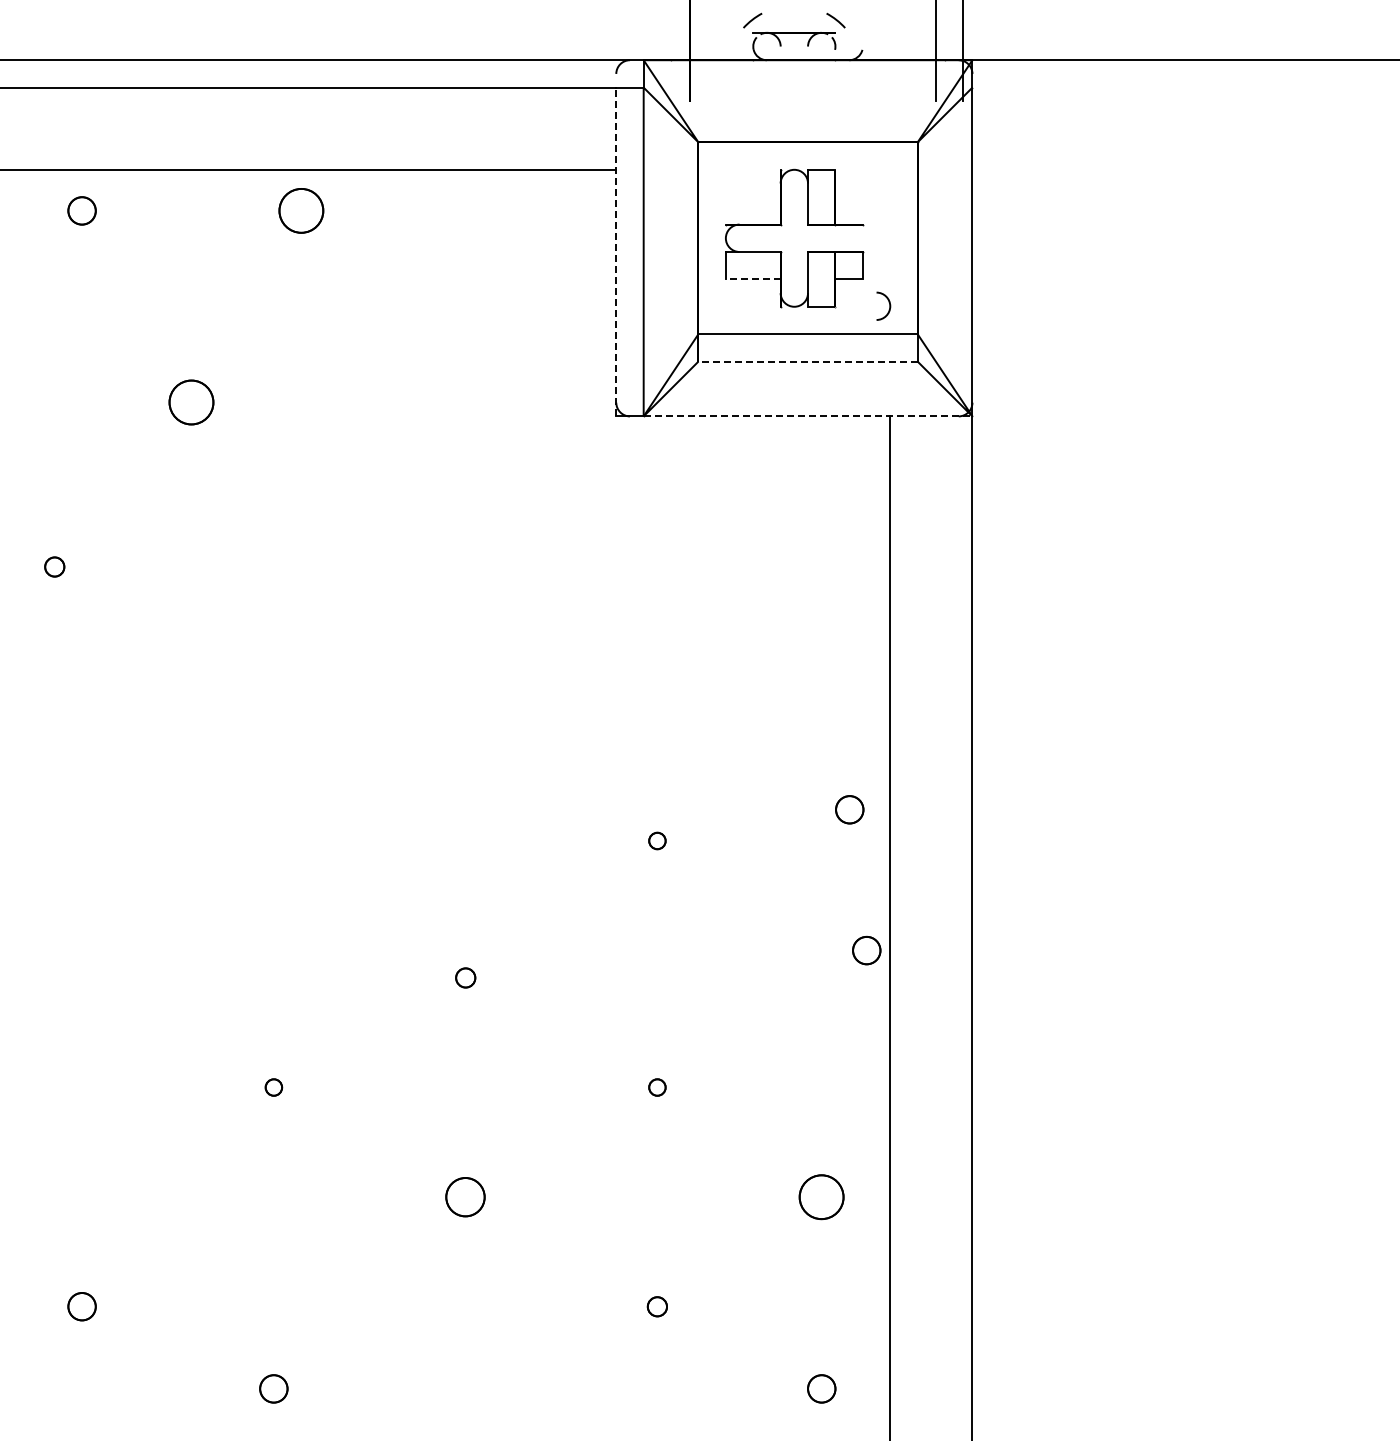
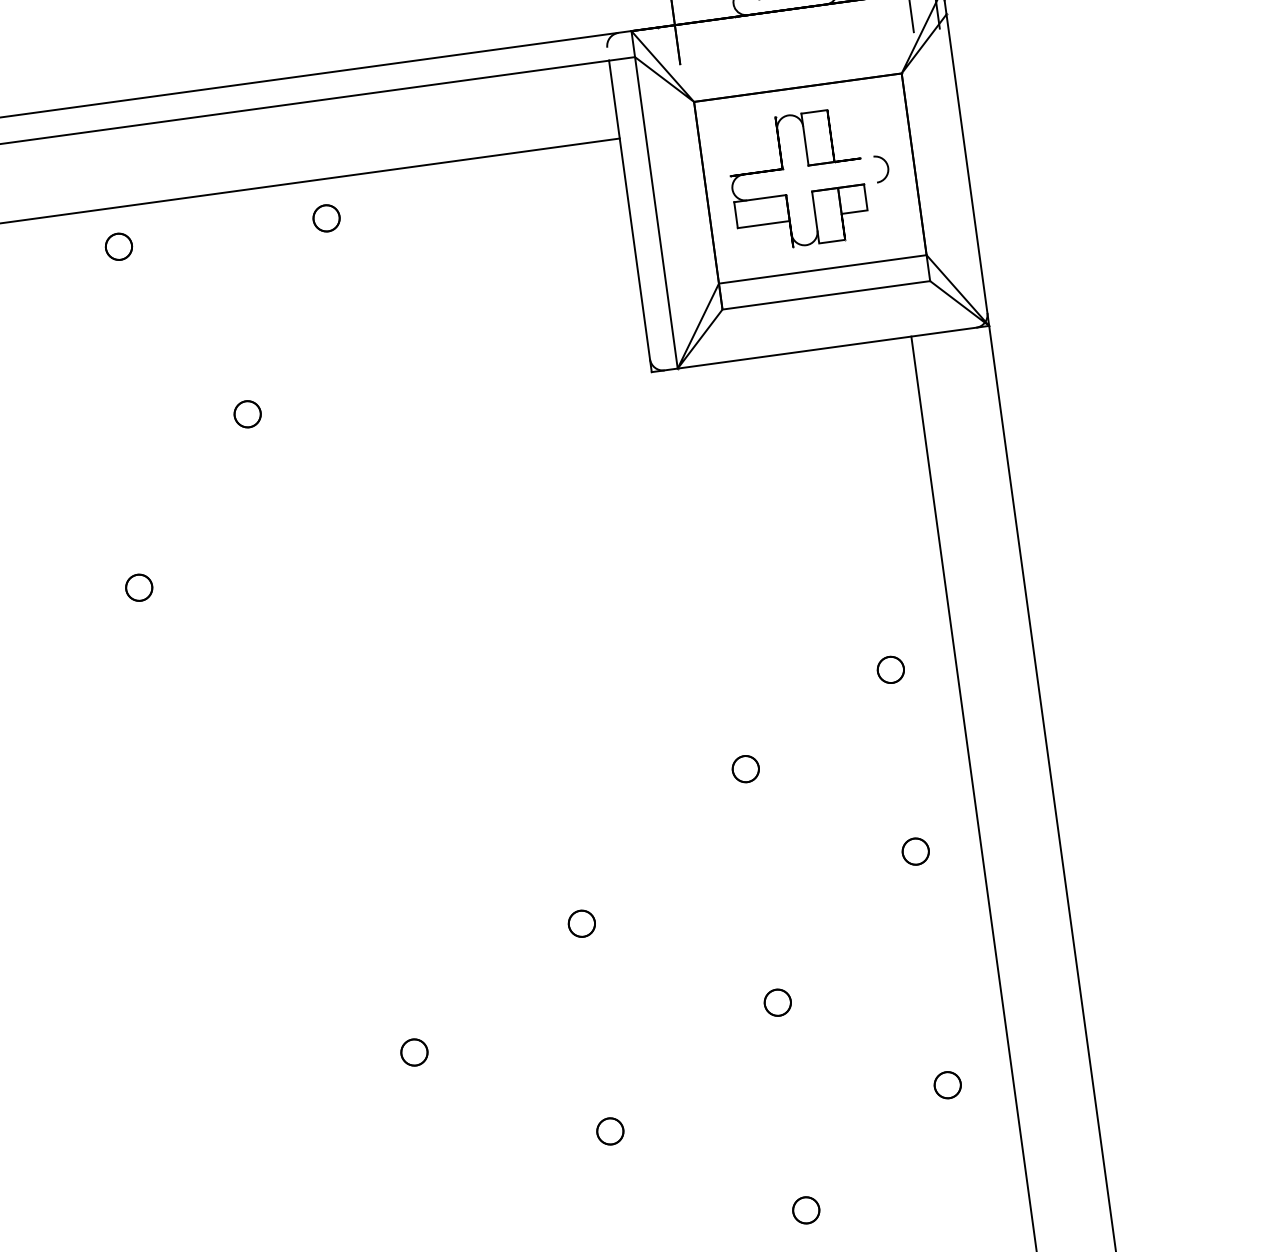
part: (300, 210) -> (325, 218), size x0.62
line: (616, 251) -> (630, 215), dashed -> solid
line: (752, 279) -> (763, 224), dashed -> solid
curve: (888, 302) -> (886, 164), moved
line: (808, 361) -> (826, 295), dashed -> solid
part: (191, 402) -> (247, 414), size x0.62
line: (808, 416) -> (833, 347), dashed -> solid
part: (54, 566) -> (138, 587), size x1.43
part: (849, 809) -> (890, 669), moved
part: (657, 840) -> (745, 768), size x1.67
part: (866, 950) -> (915, 851), moved
part: (465, 977) -> (581, 923), size x1.43
part: (273, 1087) -> (414, 1052), size x1.67
part: (657, 1087) -> (777, 1002), size x1.67
part: (465, 1196) -> (610, 1130), size x0.71
part: (821, 1196) -> (947, 1084), size x0.62
part: (657, 1306) -> (806, 1210), size x1.43

